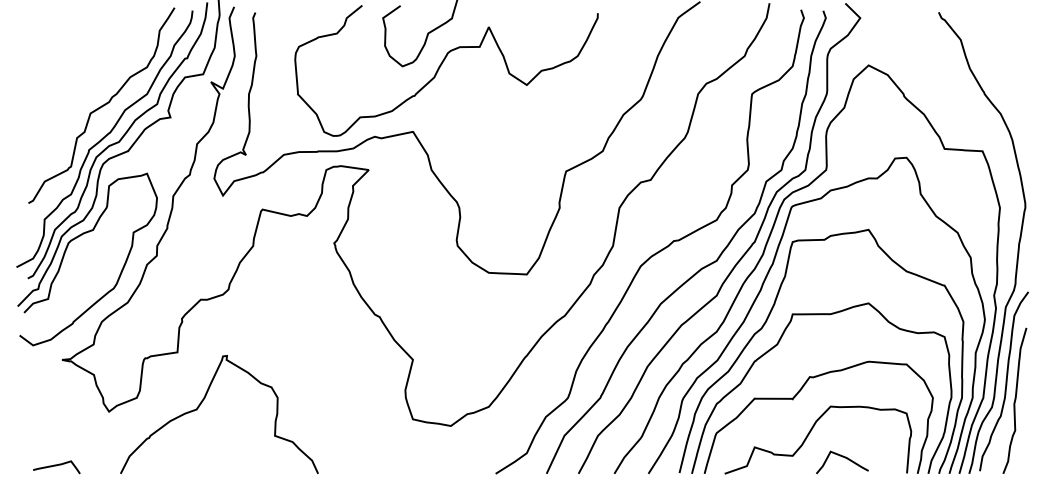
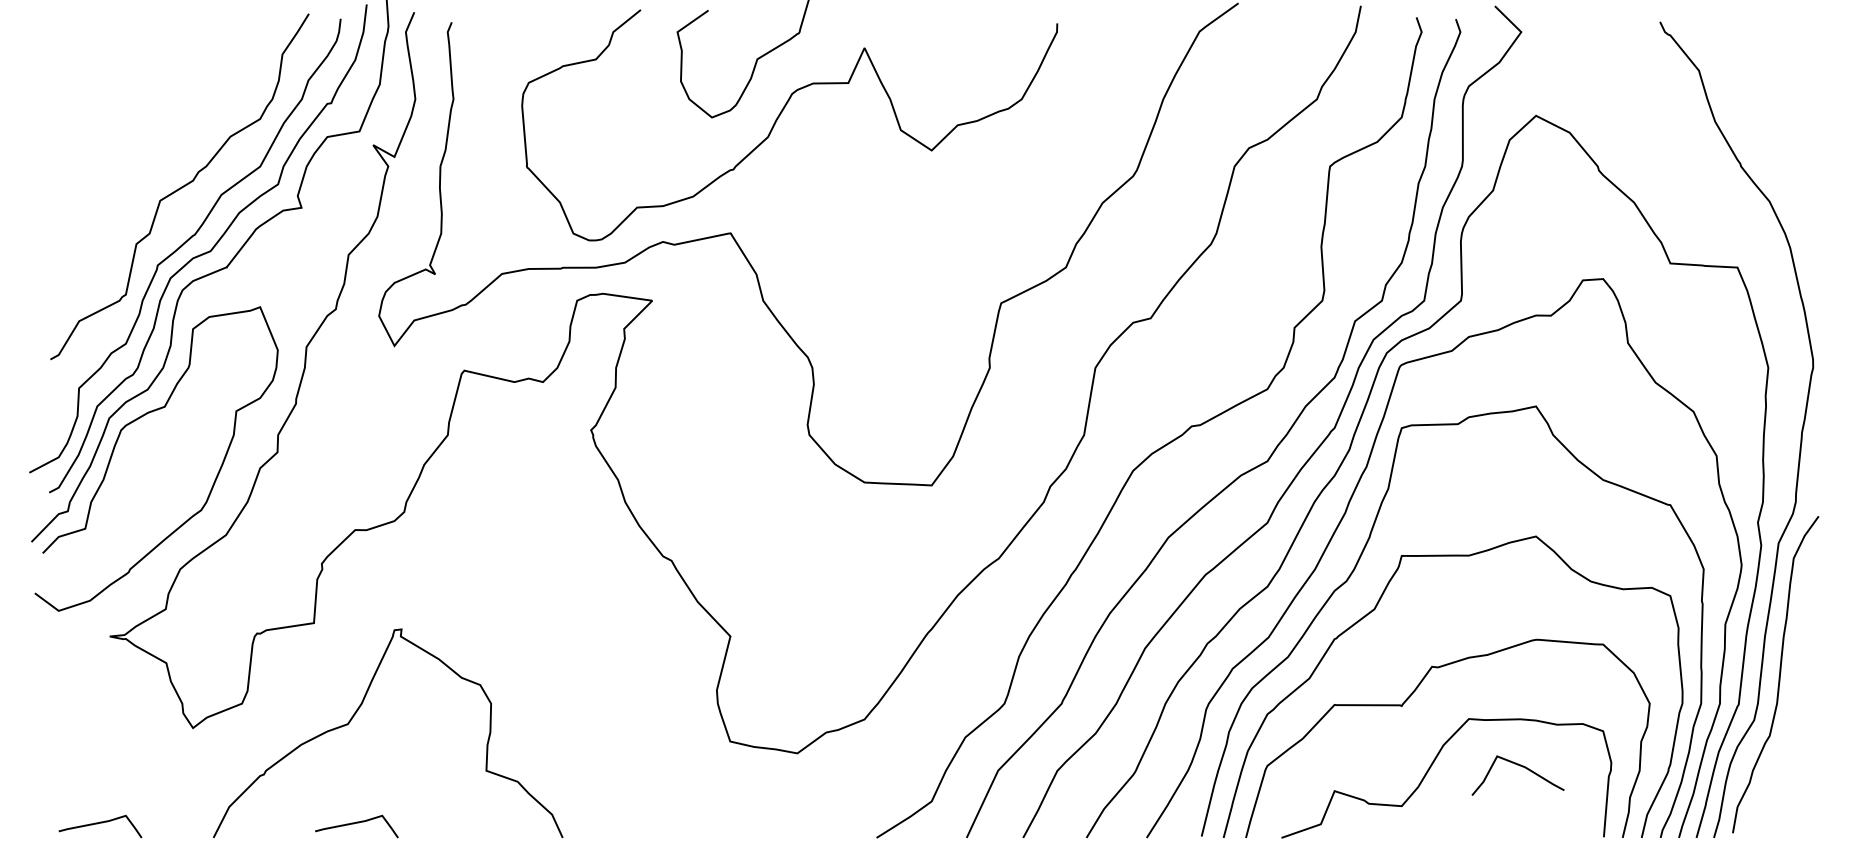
curve: (1014, 400) -> (1793, 708), removed
curve: (844, 458) -> (1521, 768), moved
curve: (201, 466) -> (356, 824), added

